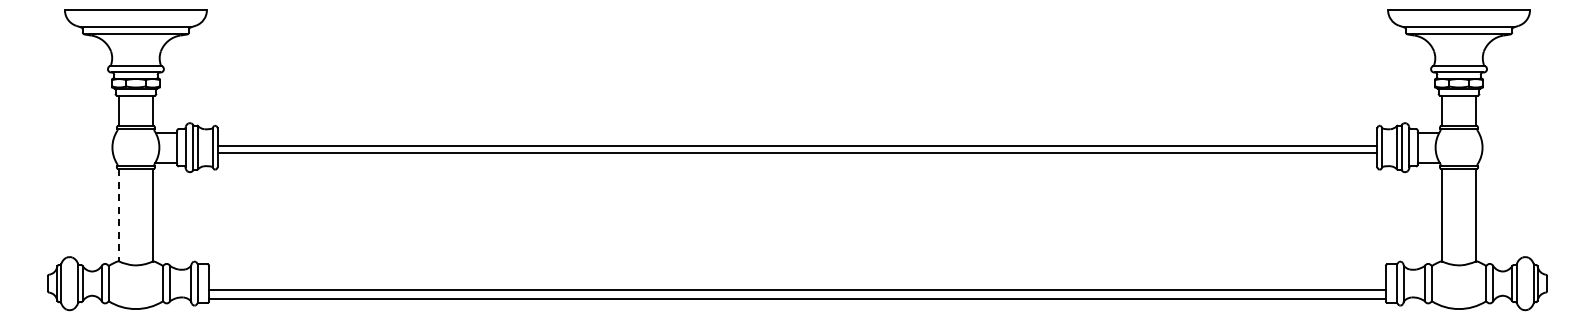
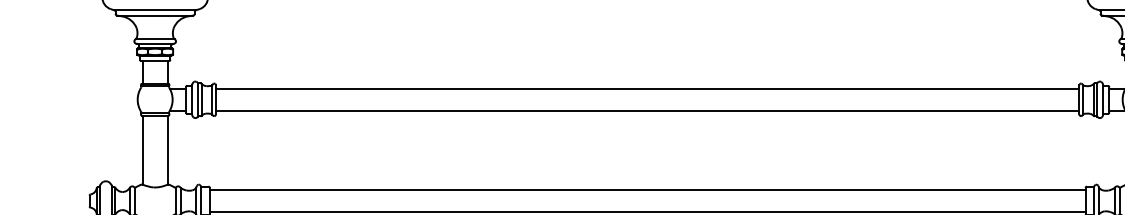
line: (797, 145) -> (647, 110), moved
line: (797, 152) -> (647, 88), moved
line: (119, 215) -> (142, 150), dashed -> solid
line: (797, 290) -> (647, 189), moved

